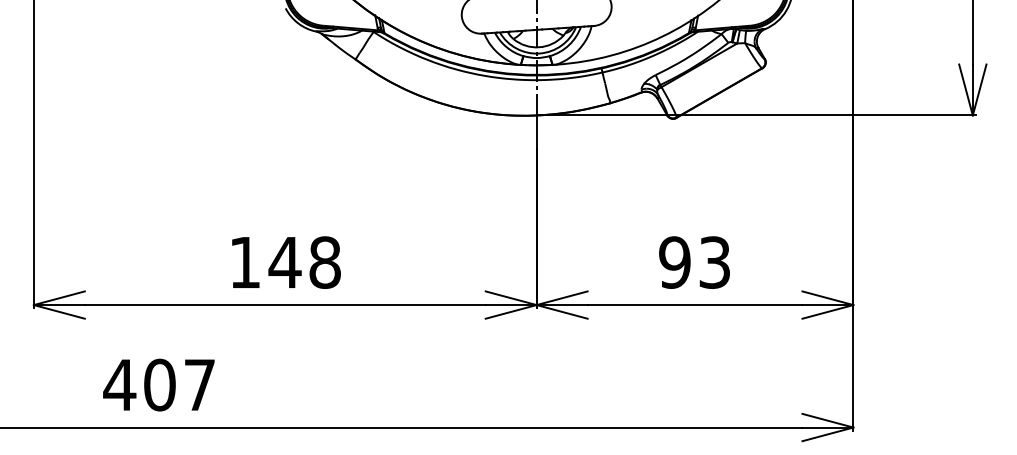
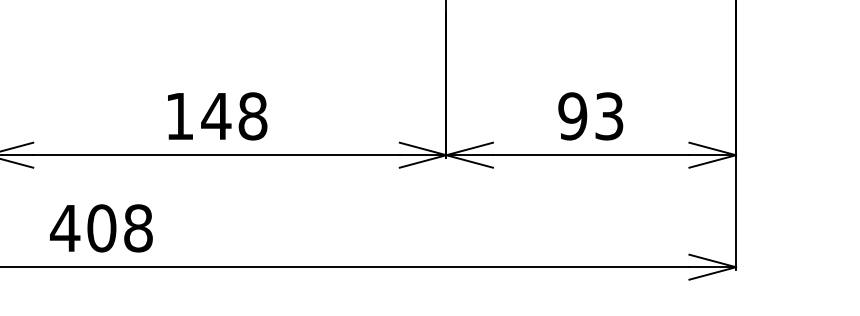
text: (199, 384) -> (138, 227), 407 -> 408

